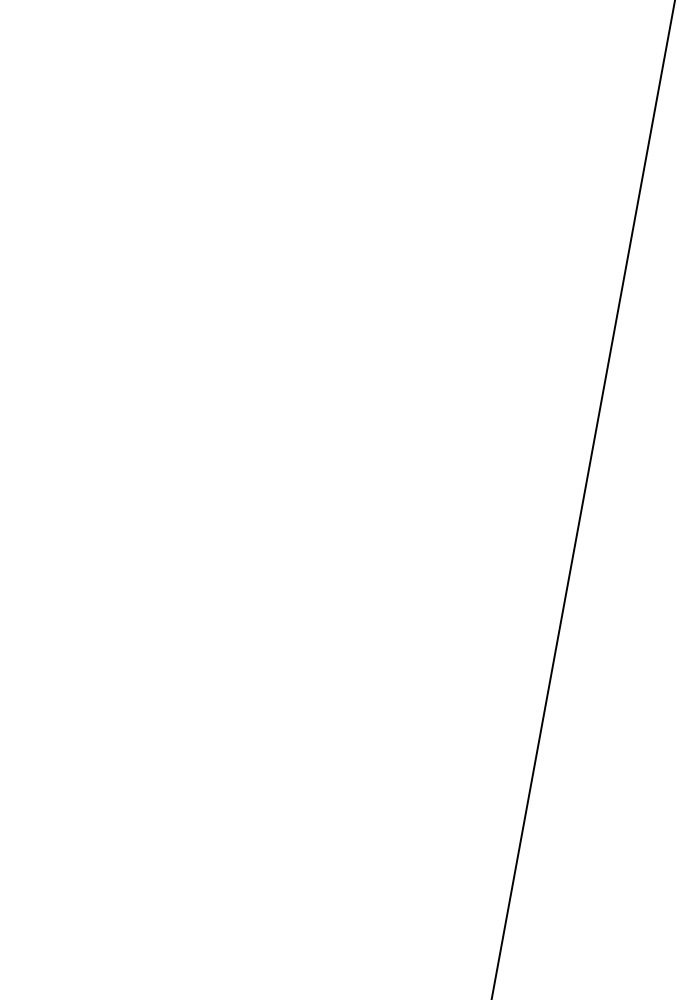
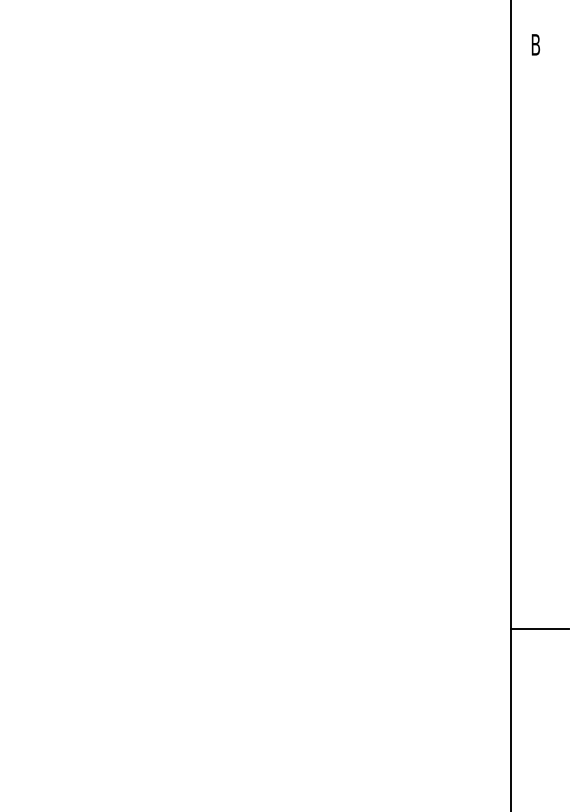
line: (587, 715) -> (540, 628), added

